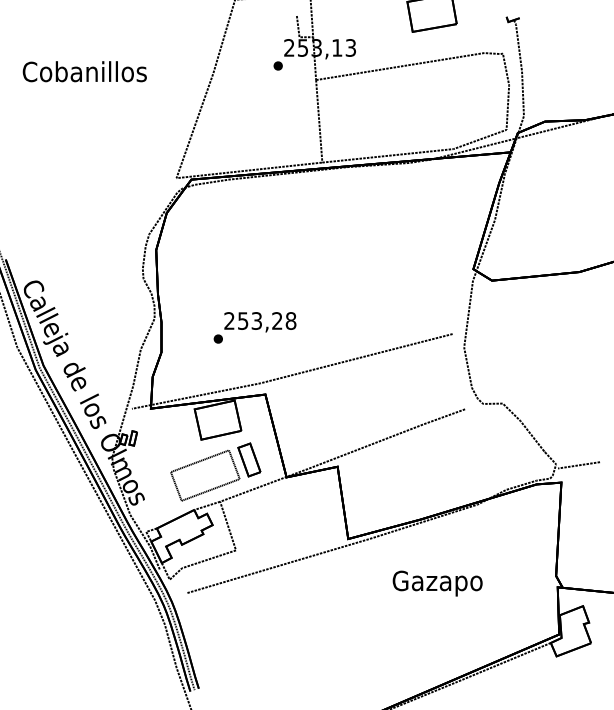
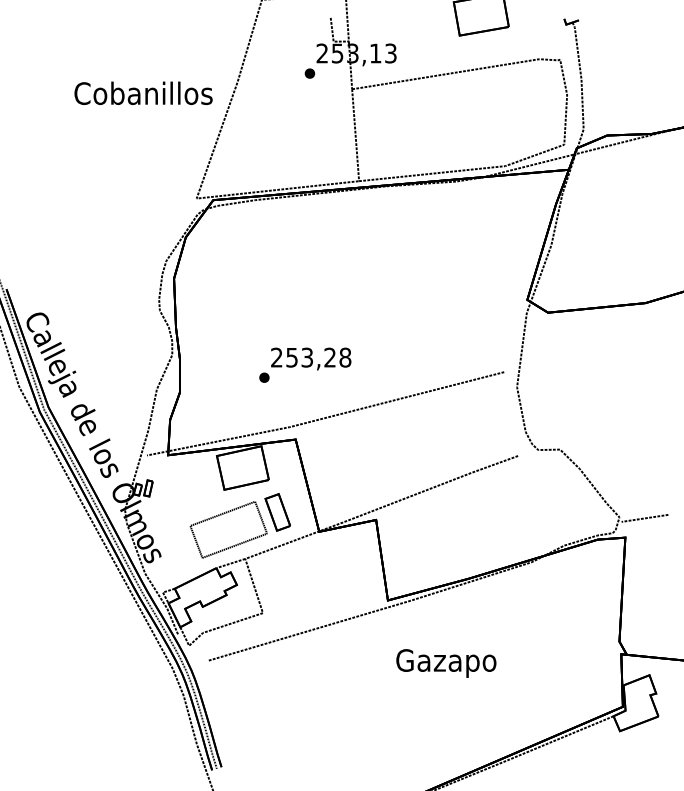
text: (84, 71) -> (143, 93), moved
text: (254, 327) -> (304, 364), moved
text: (437, 583) -> (446, 663), moved

